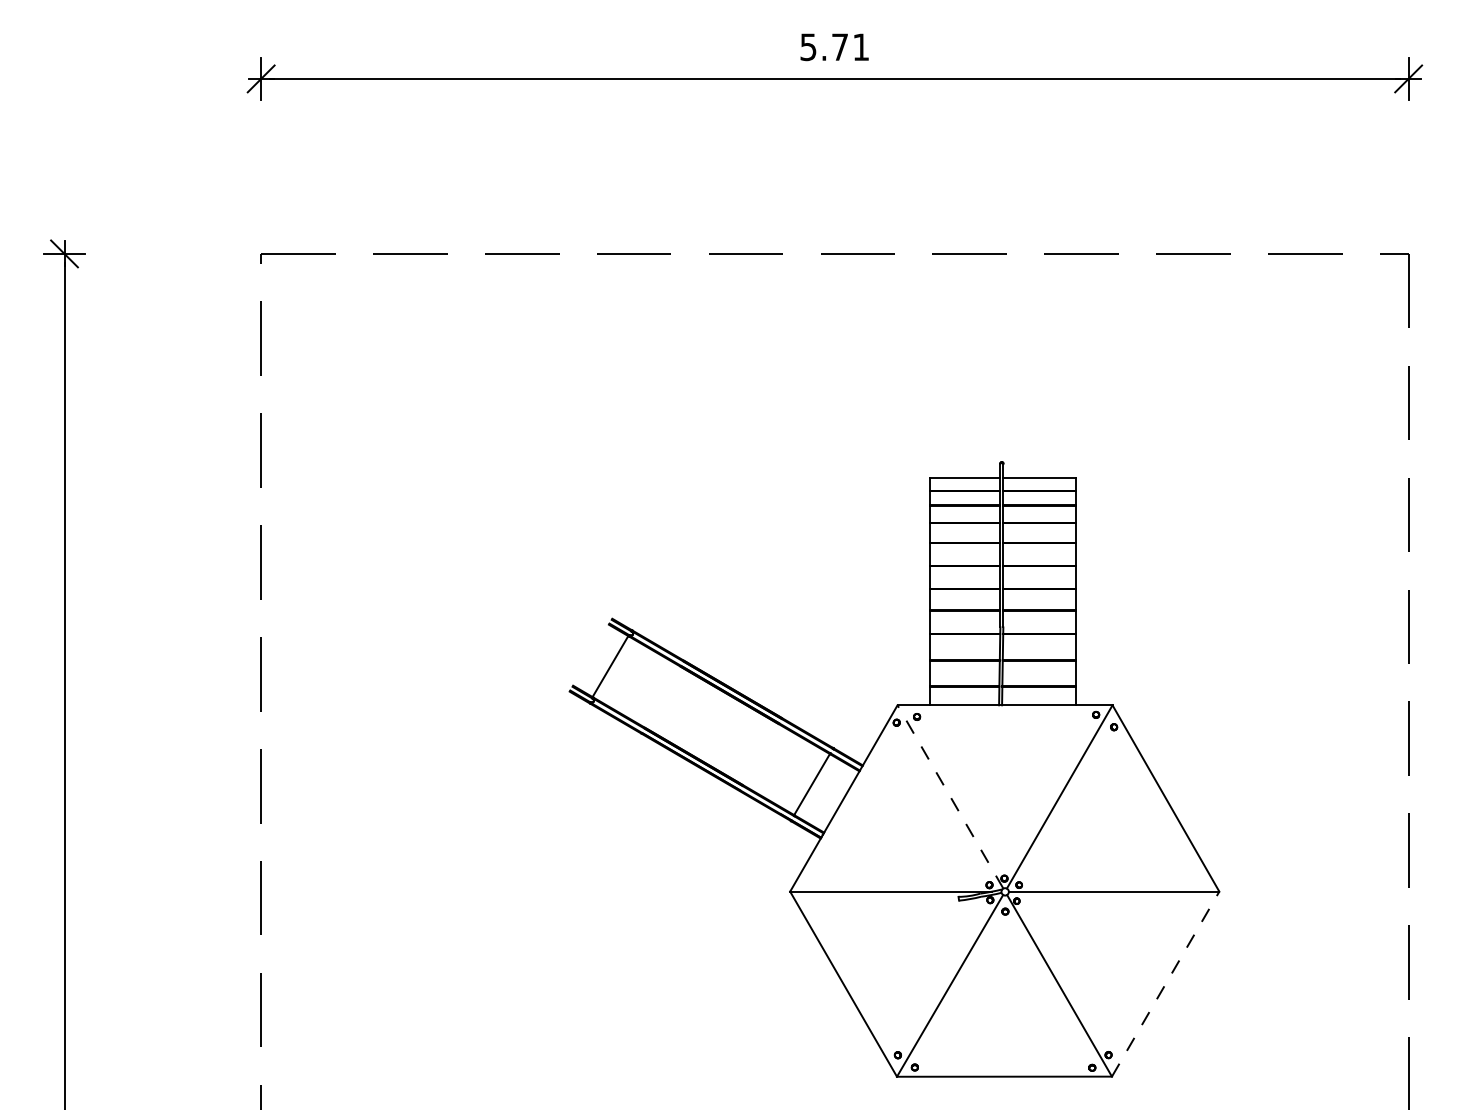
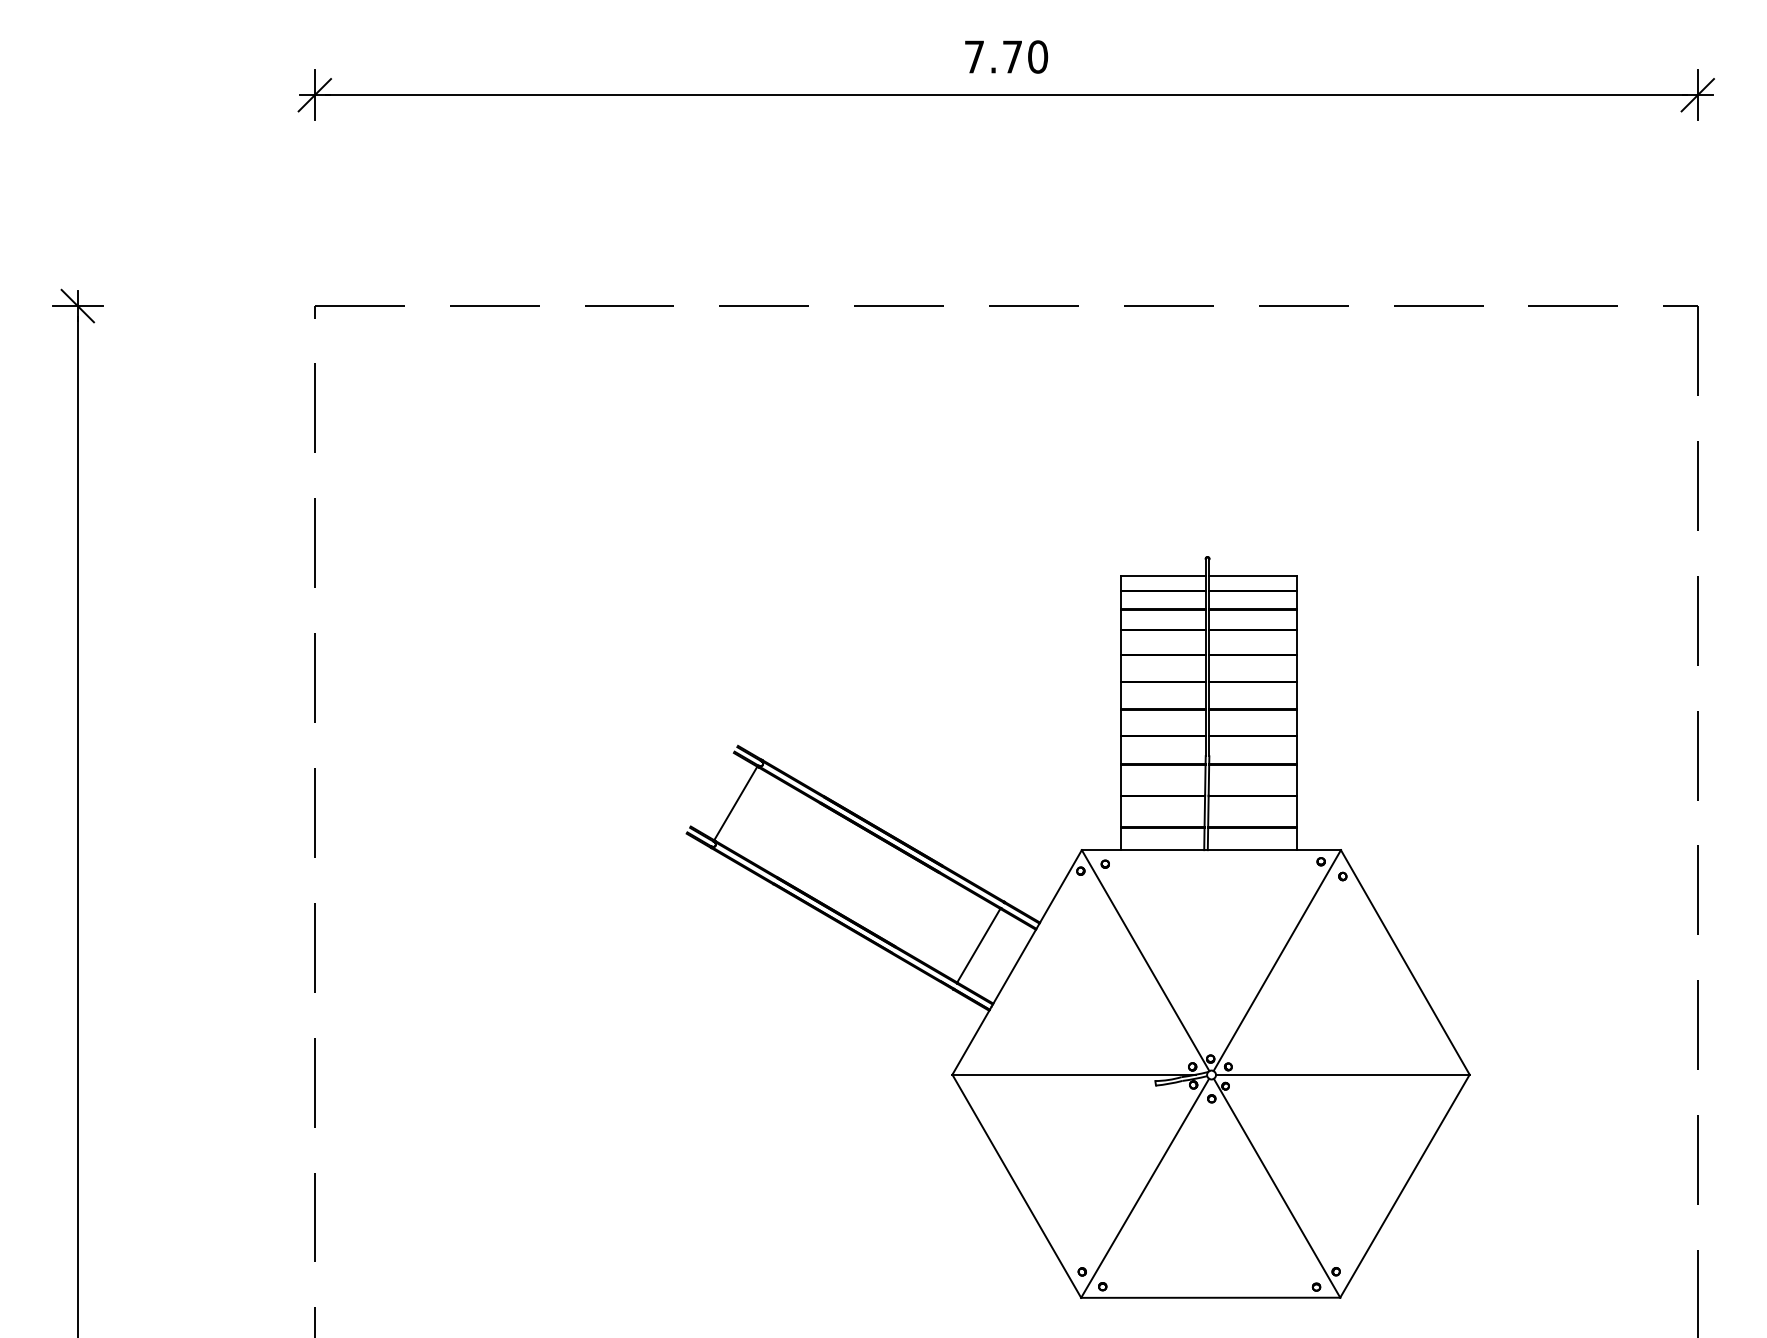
text: (835, 46) -> (1006, 56), 5.71 -> 7.70
line: (950, 796) -> (1145, 960), dashed -> solid
line: (1165, 984) -> (1404, 1186), dashed -> solid

